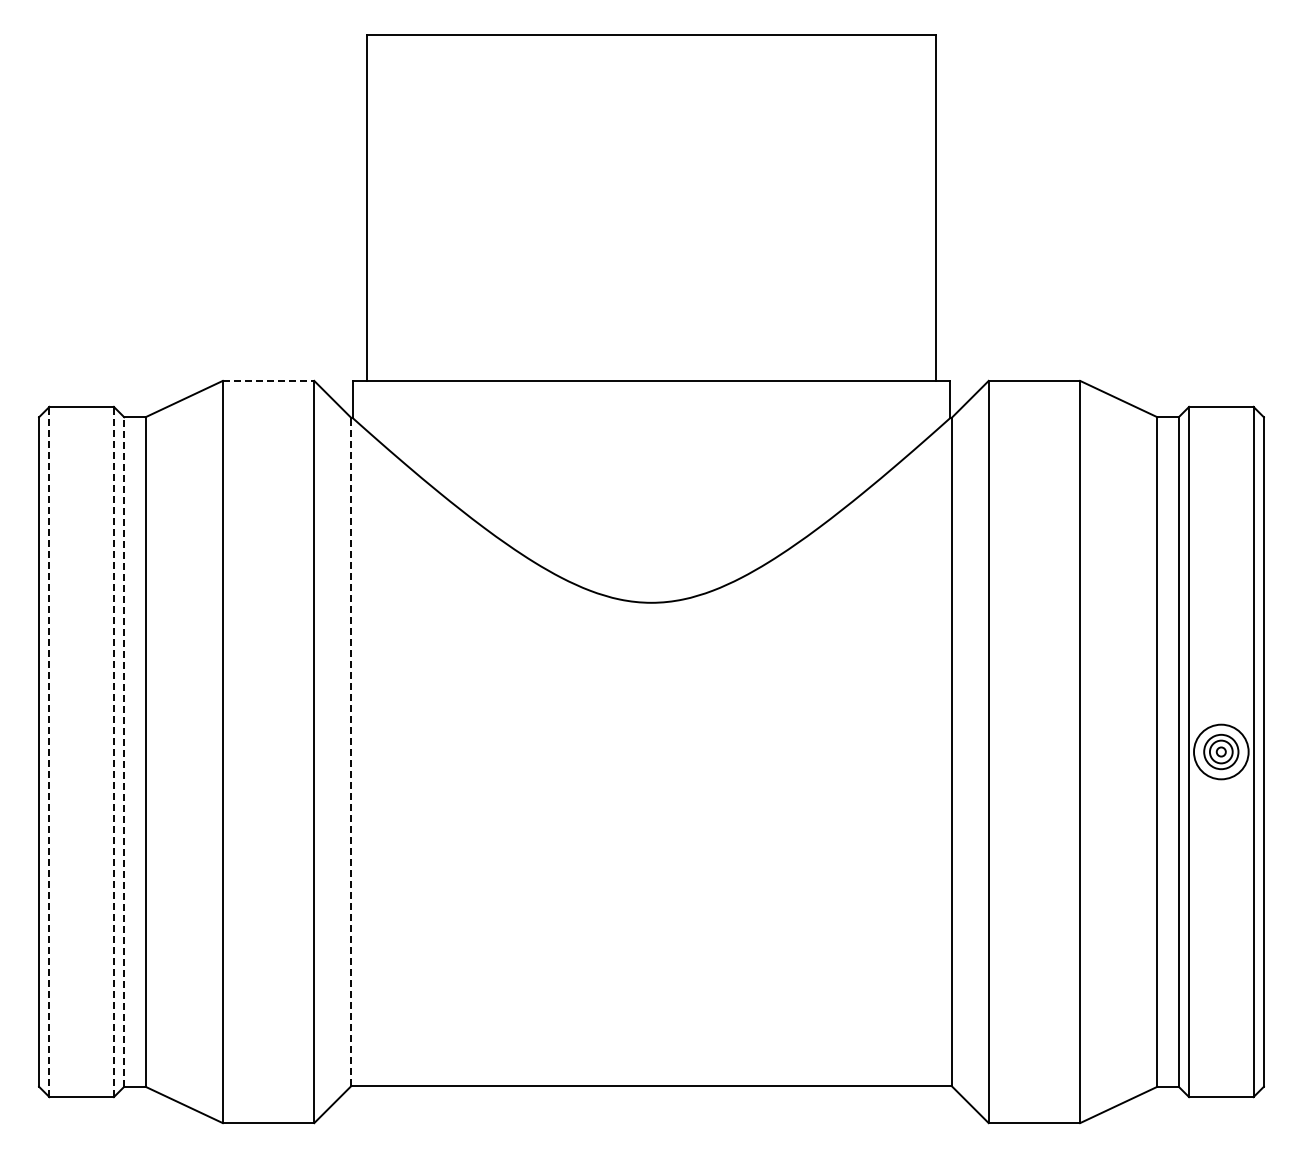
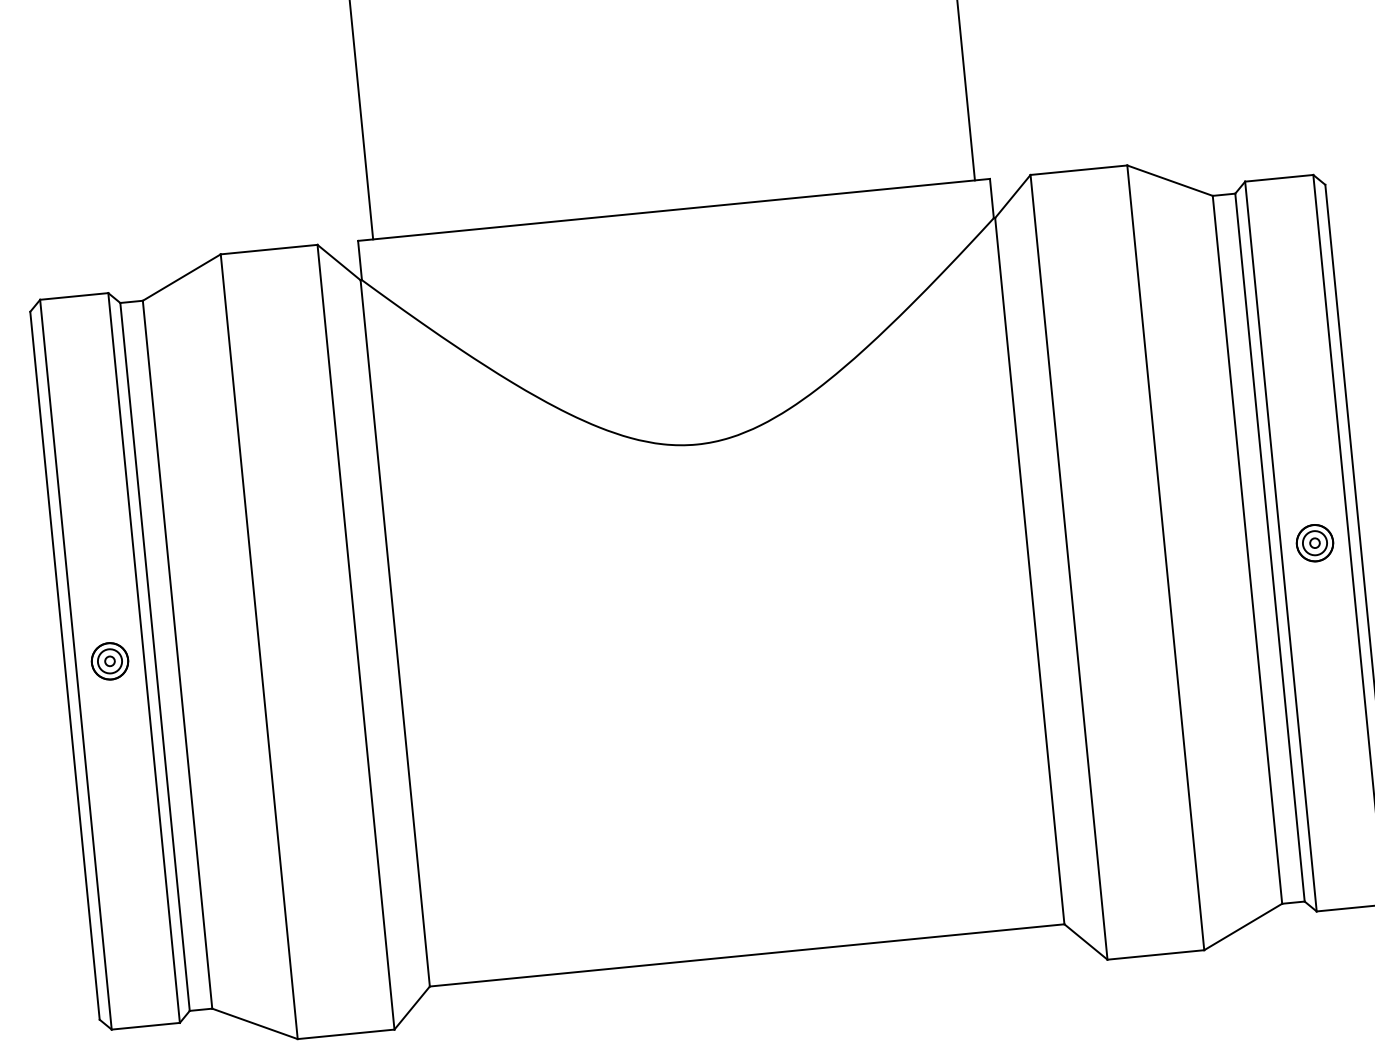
line: (268, 380) -> (269, 249), dashed -> solid
line: (49, 751) -> (75, 664), dashed -> solid
part: (81, 751) -> (109, 660), added
line: (113, 751) -> (143, 657), dashed -> solid
circle: (1221, 751) -> (1315, 542), size x0.62
line: (124, 752) -> (155, 657), dashed -> solid
line: (351, 752) -> (395, 633), dashed -> solid

